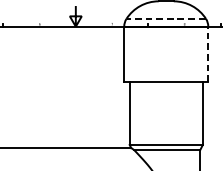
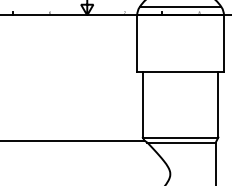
line: (166, 19) -> (180, 7), dashed -> solid
line: (207, 53) -> (223, 43), dashed -> solid

